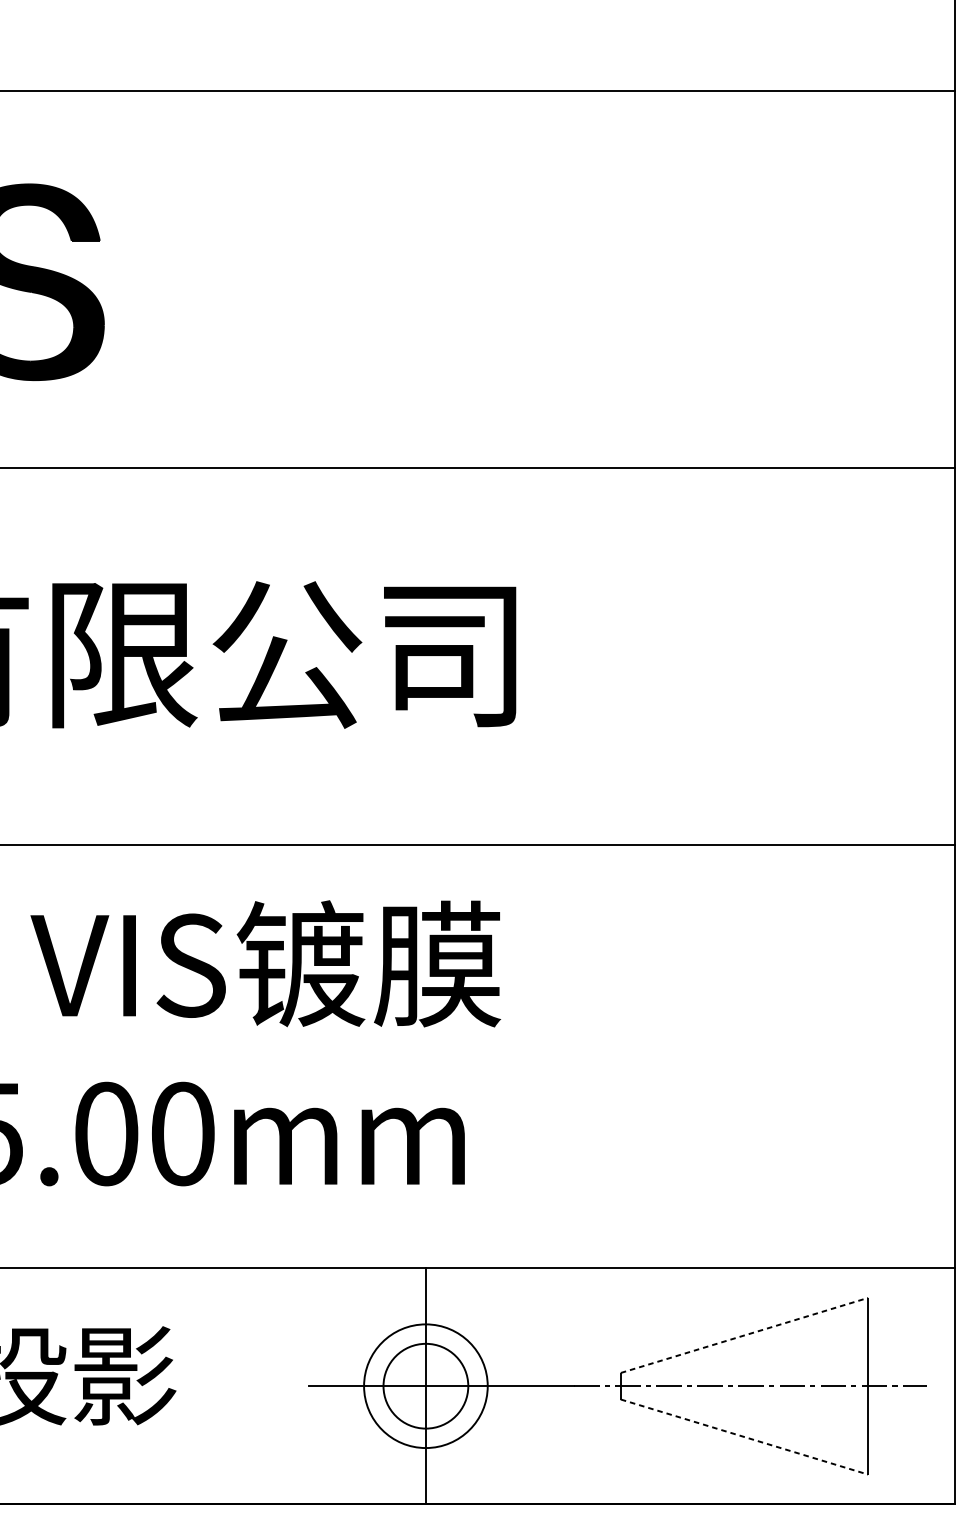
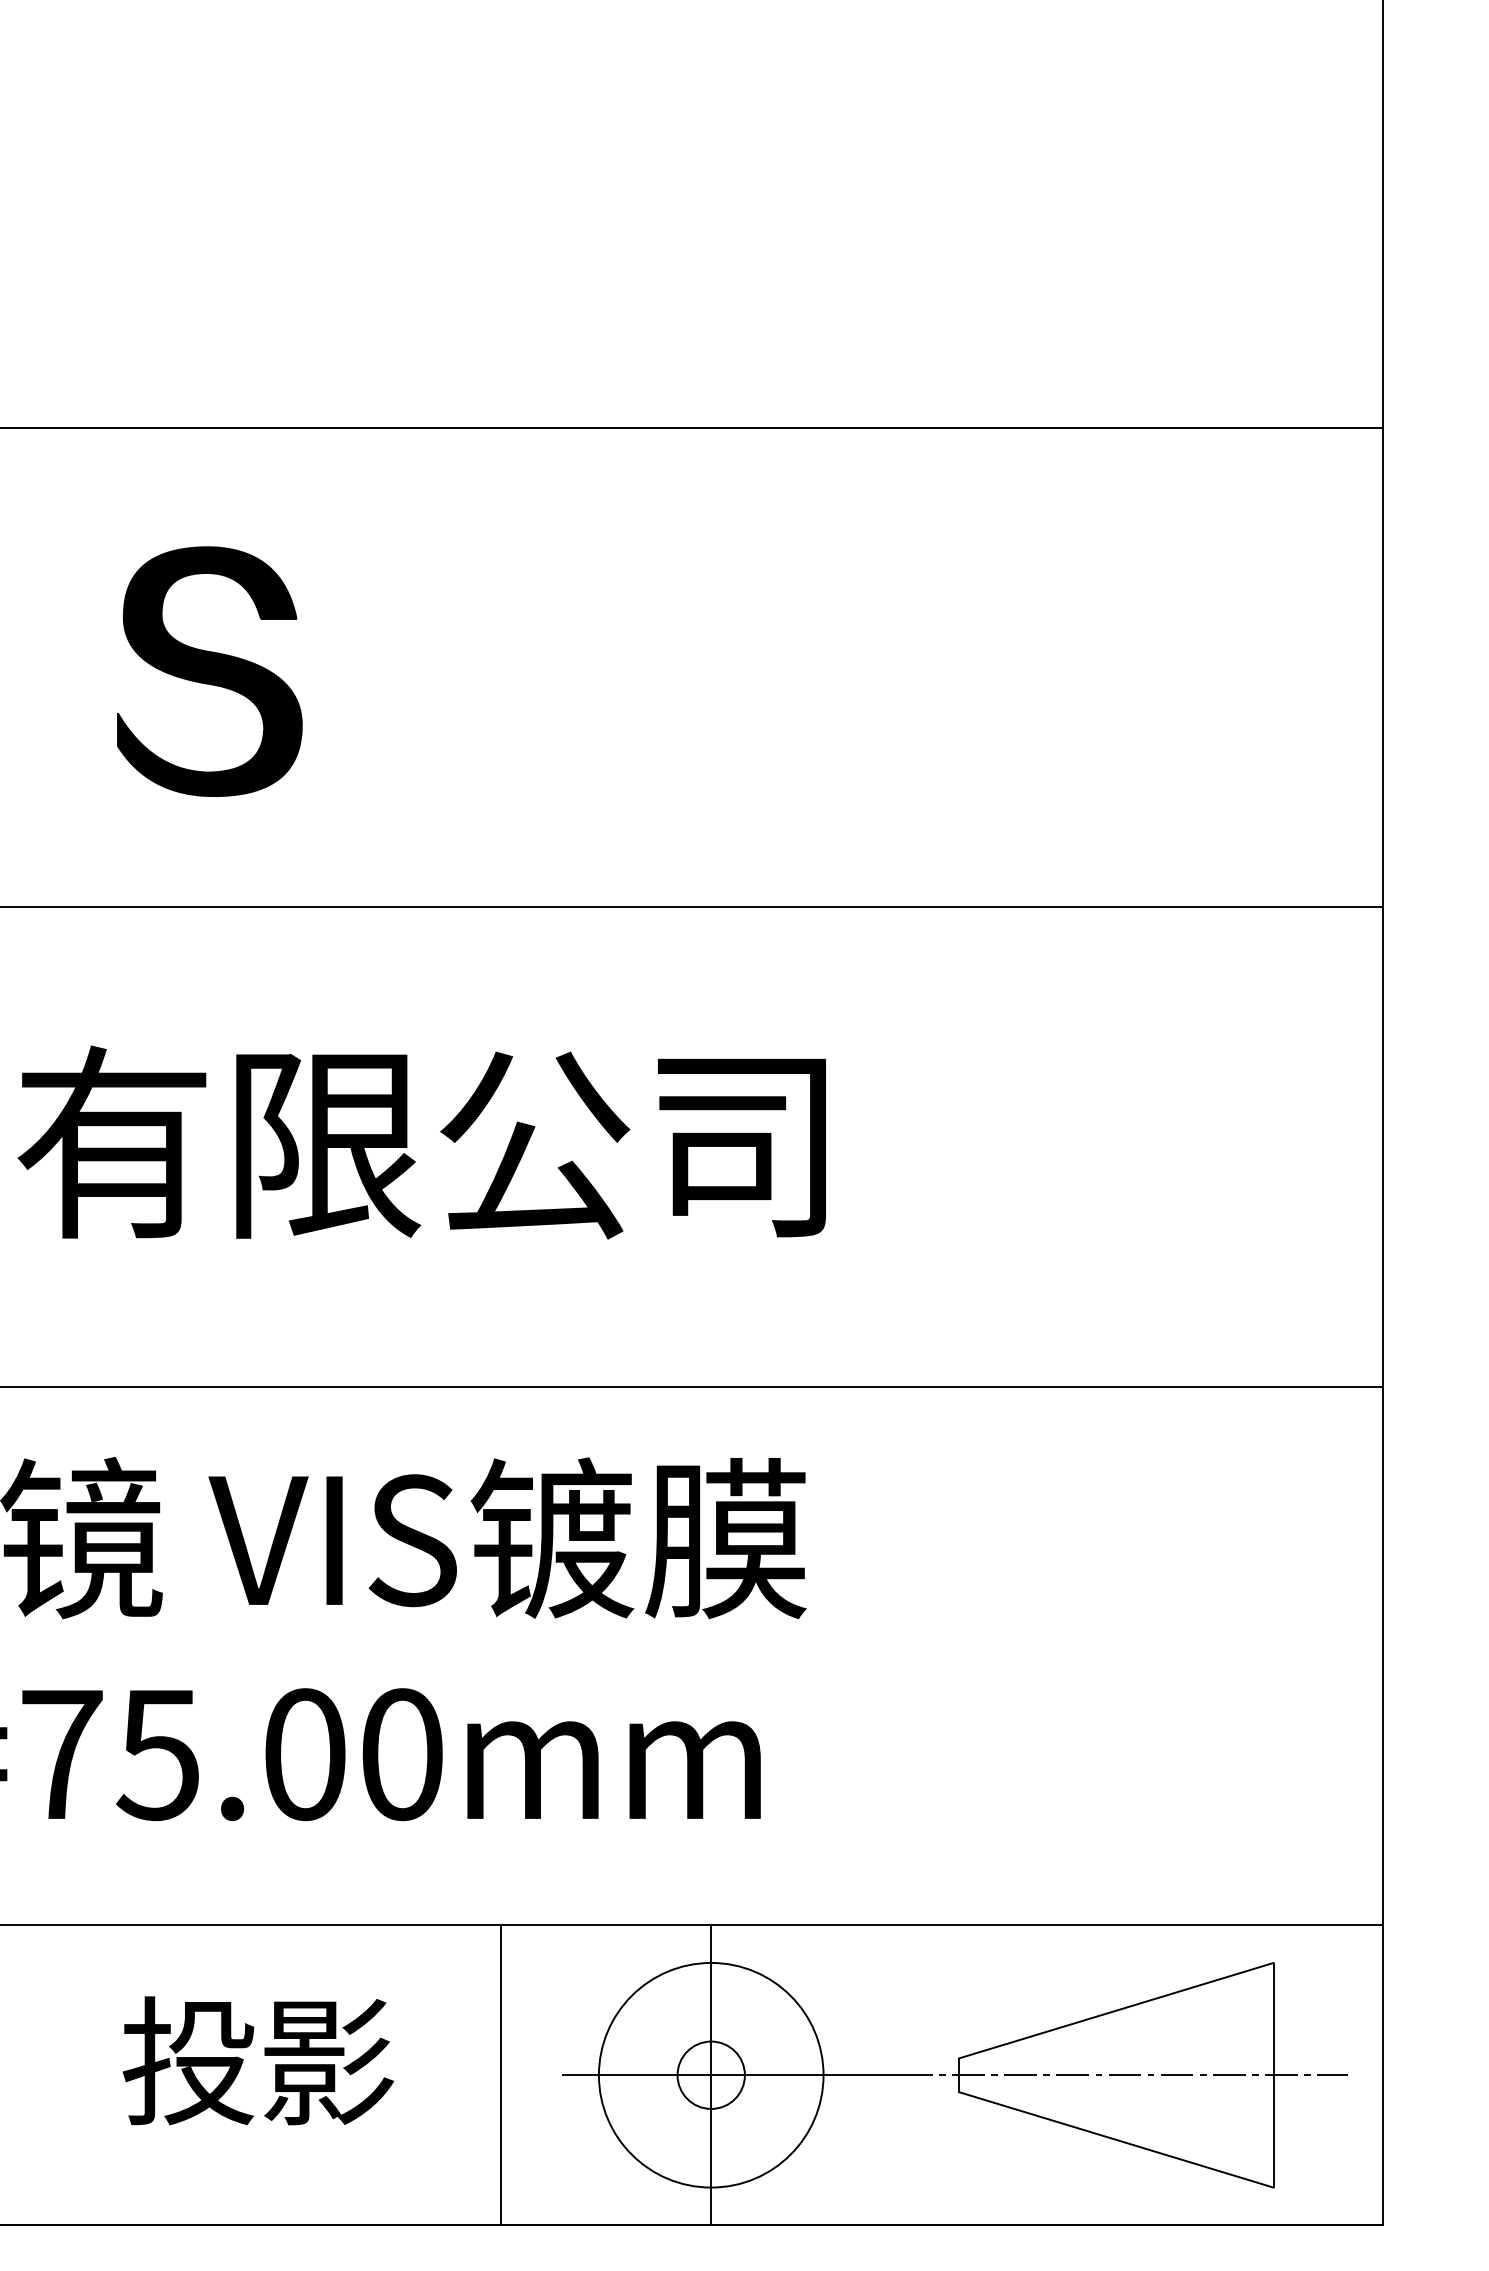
line: (744, 1335) -> (1116, 2010), dashed -> solid
circle: (425, 1385) -> (710, 2074), size x0.62
circle: (425, 1385) -> (710, 2074), size x1.43
line: (260, 1386) -> (500, 2075), added
line: (744, 1437) -> (1116, 2140), dashed -> solid

